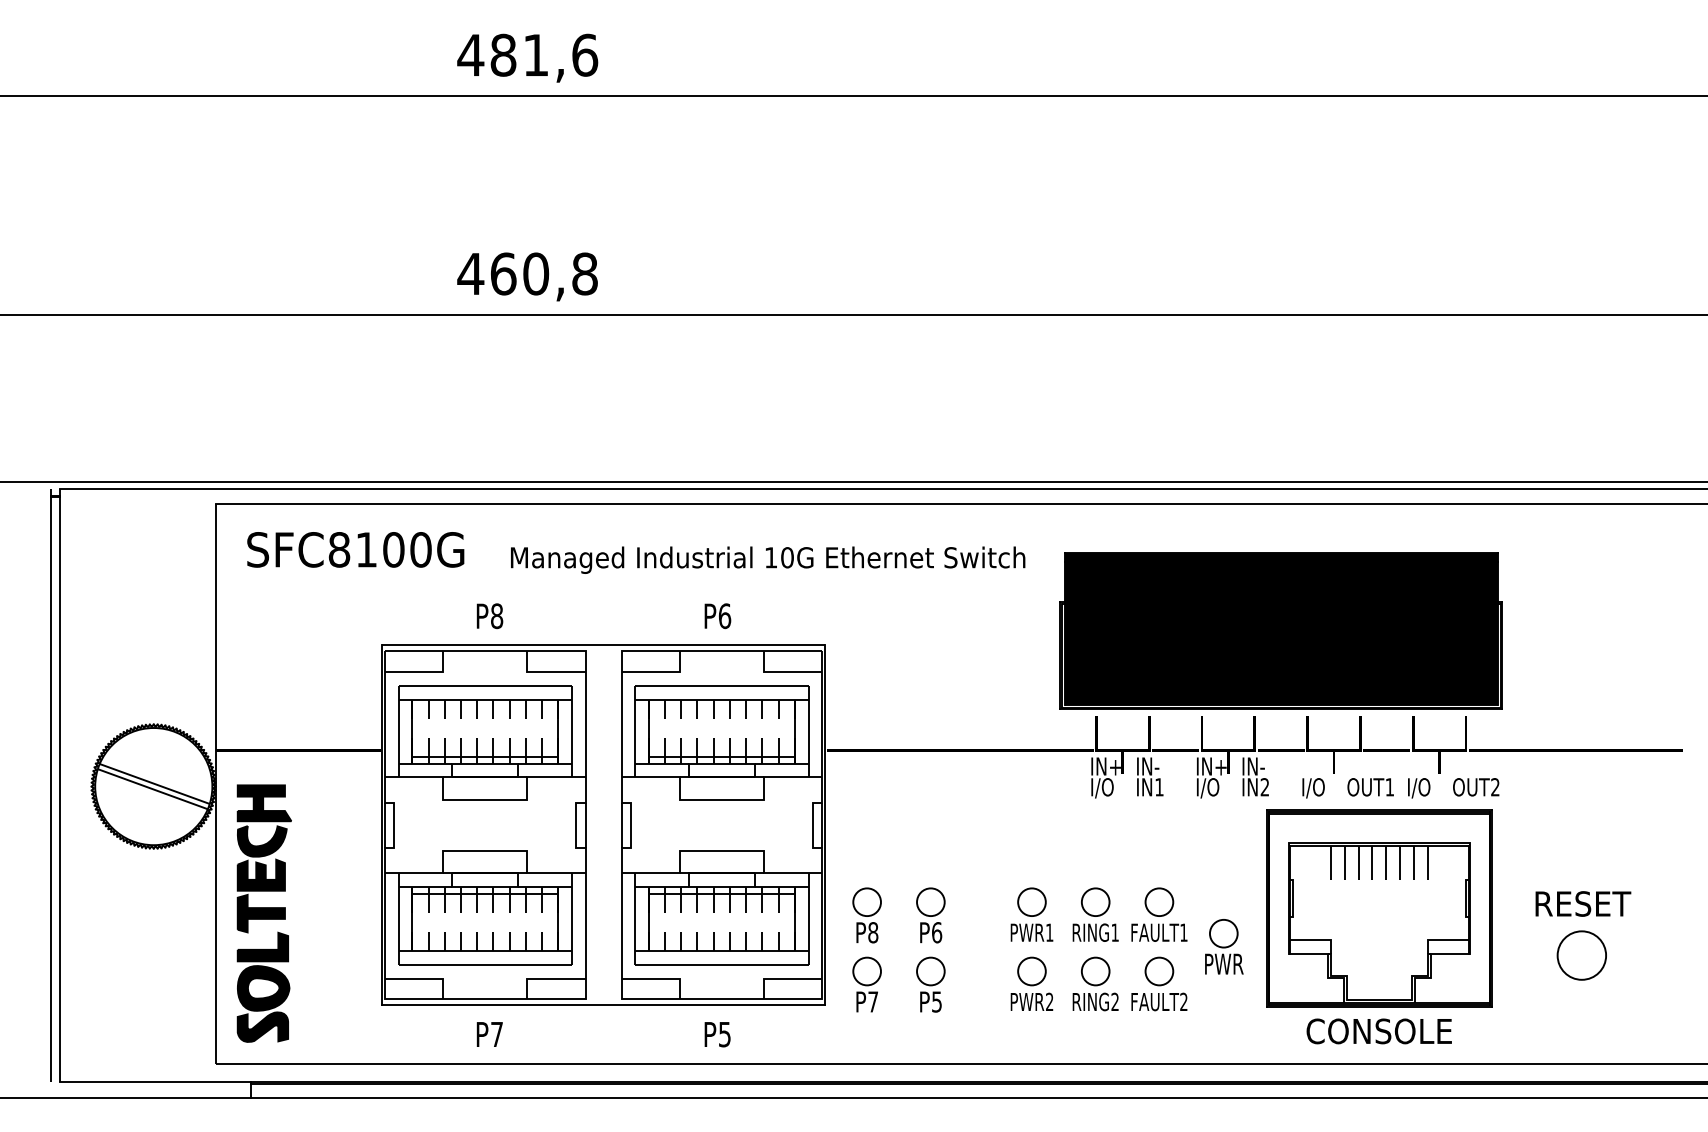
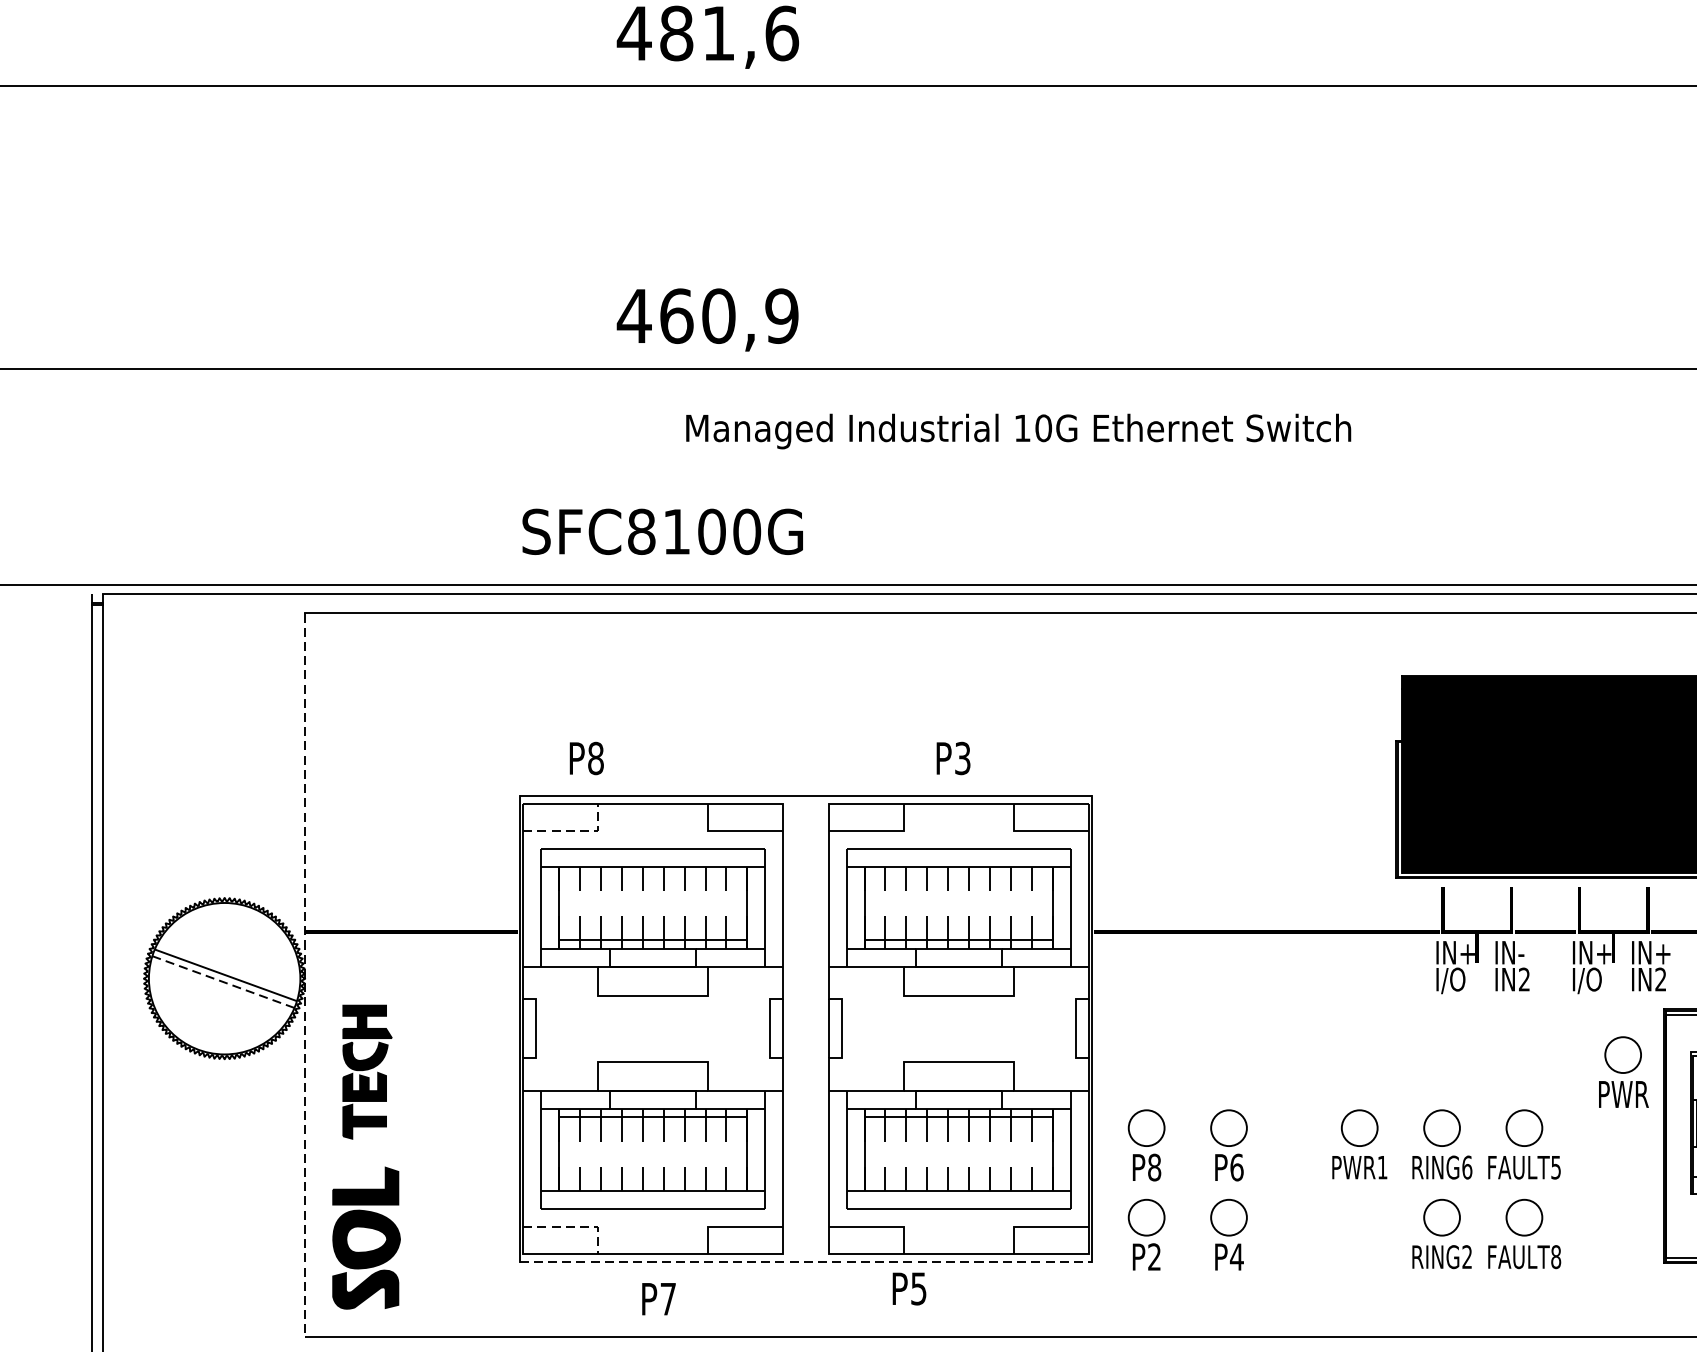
text: (584, 273) -> (781, 315), 460,8 -> 460,9
text: (355, 549) -> (662, 531), moved
text: (768, 559) -> (1019, 430), moved
text: (489, 616) -> (586, 758), moved
text: (724, 616) -> (962, 758), P6 -> P3
line: (425, 672) -> (575, 831), solid -> dashed
text: (1266, 767) -> (1662, 954), IN- -> IN+
line: (216, 783) -> (305, 974), solid -> dashed
text: (1159, 787) -> (1524, 979), IN1 -> IN2
line: (153, 789) -> (224, 982), solid -> dashed
part: (263, 858) -> (366, 1071), size x0.7
text: (1115, 932) -> (1467, 1167), RING1 -> RING6
text: (1183, 932) -> (1555, 1167), FAULT1 -> FAULT5
part: (1224, 946) -> (1624, 1071), moved
line: (425, 978) -> (575, 1226), solid -> dashed
part: (1031, 983) -> (1359, 1233), removed
text: (873, 1001) -> (1154, 1256), P7 -> P2
text: (936, 1001) -> (1236, 1256), P5 -> P4
text: (1183, 1001) -> (1555, 1256), FAULT2 -> FAULT8
line: (603, 1005) -> (805, 1261), solid -> dashed
text: (717, 1034) -> (909, 1288), moved

